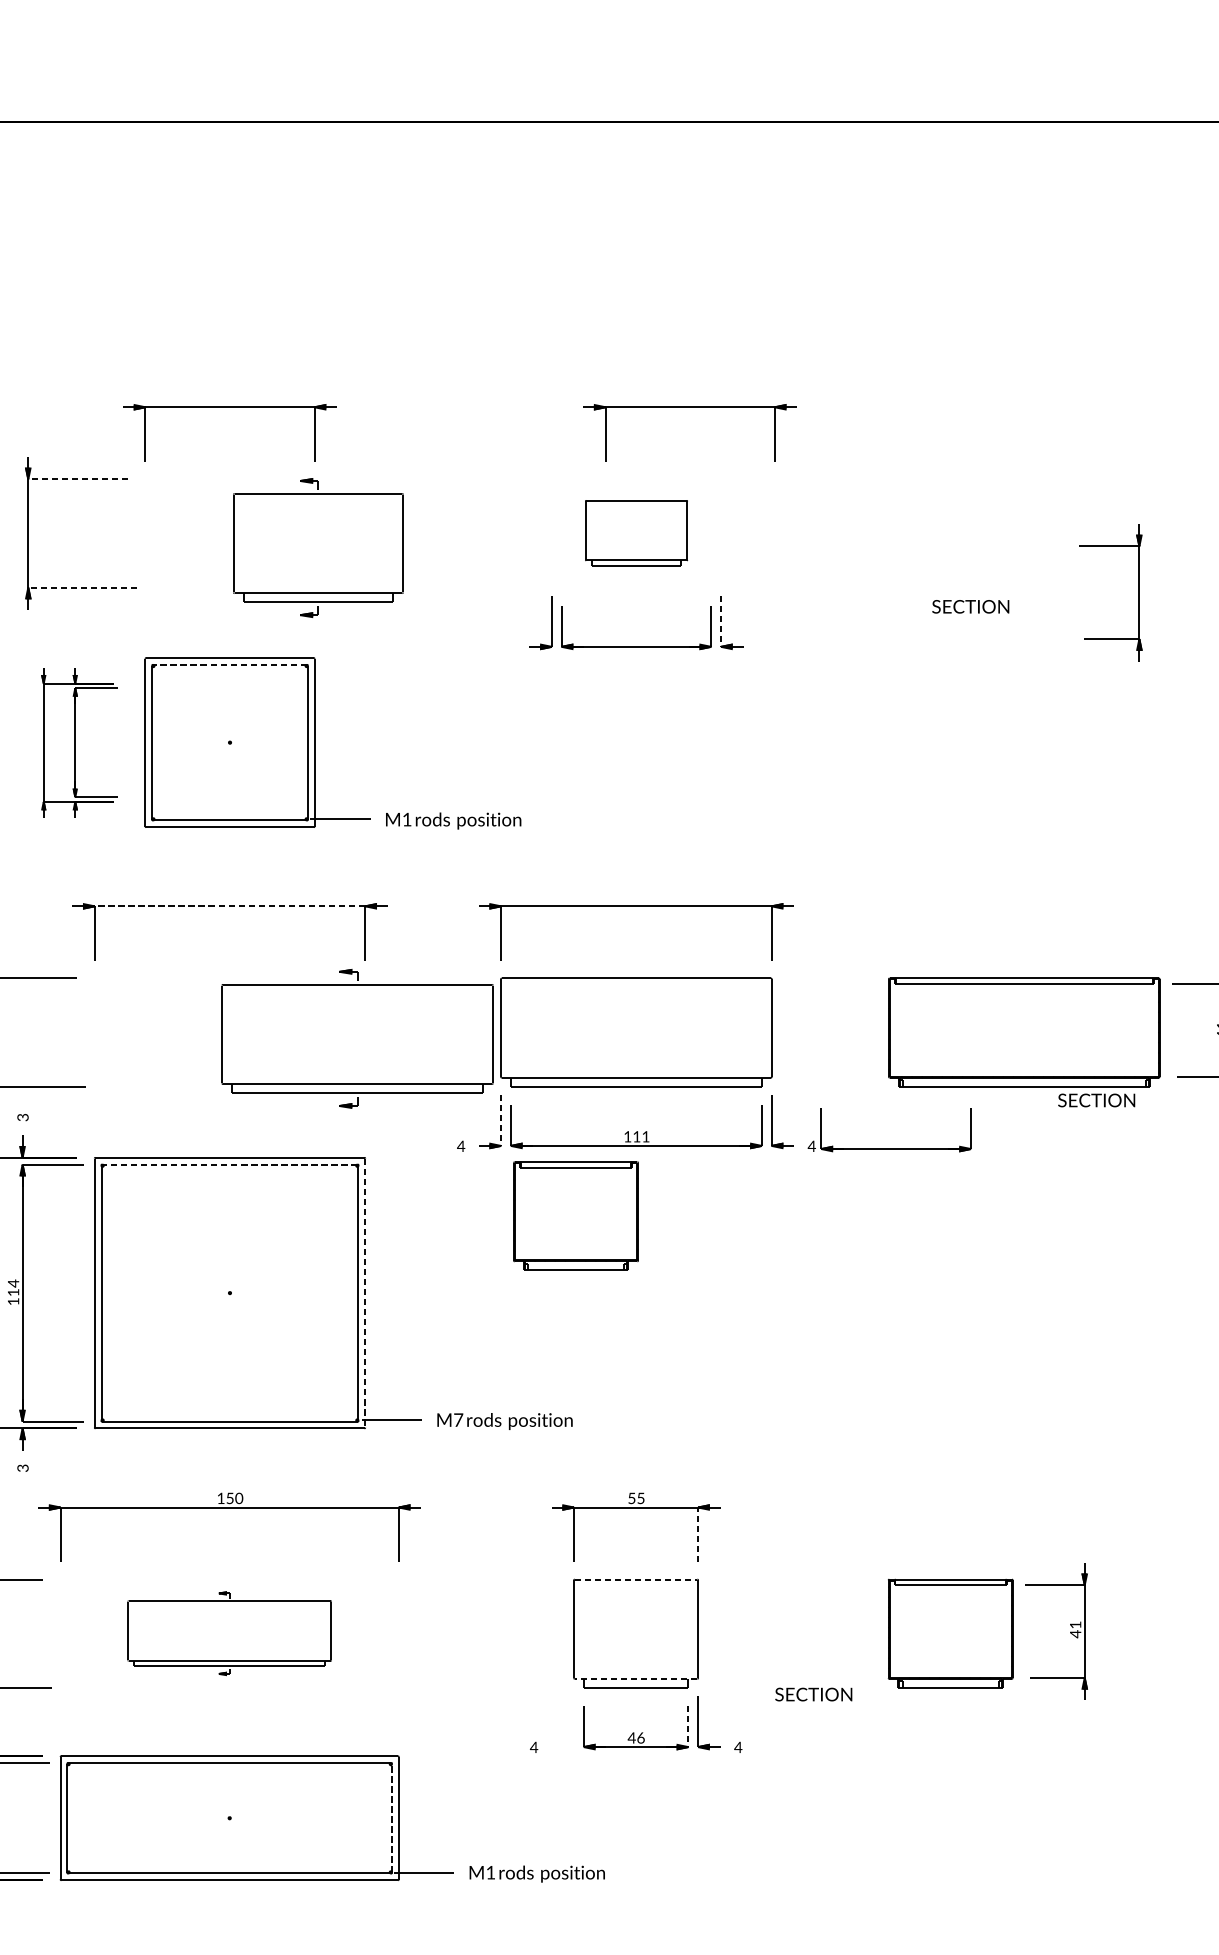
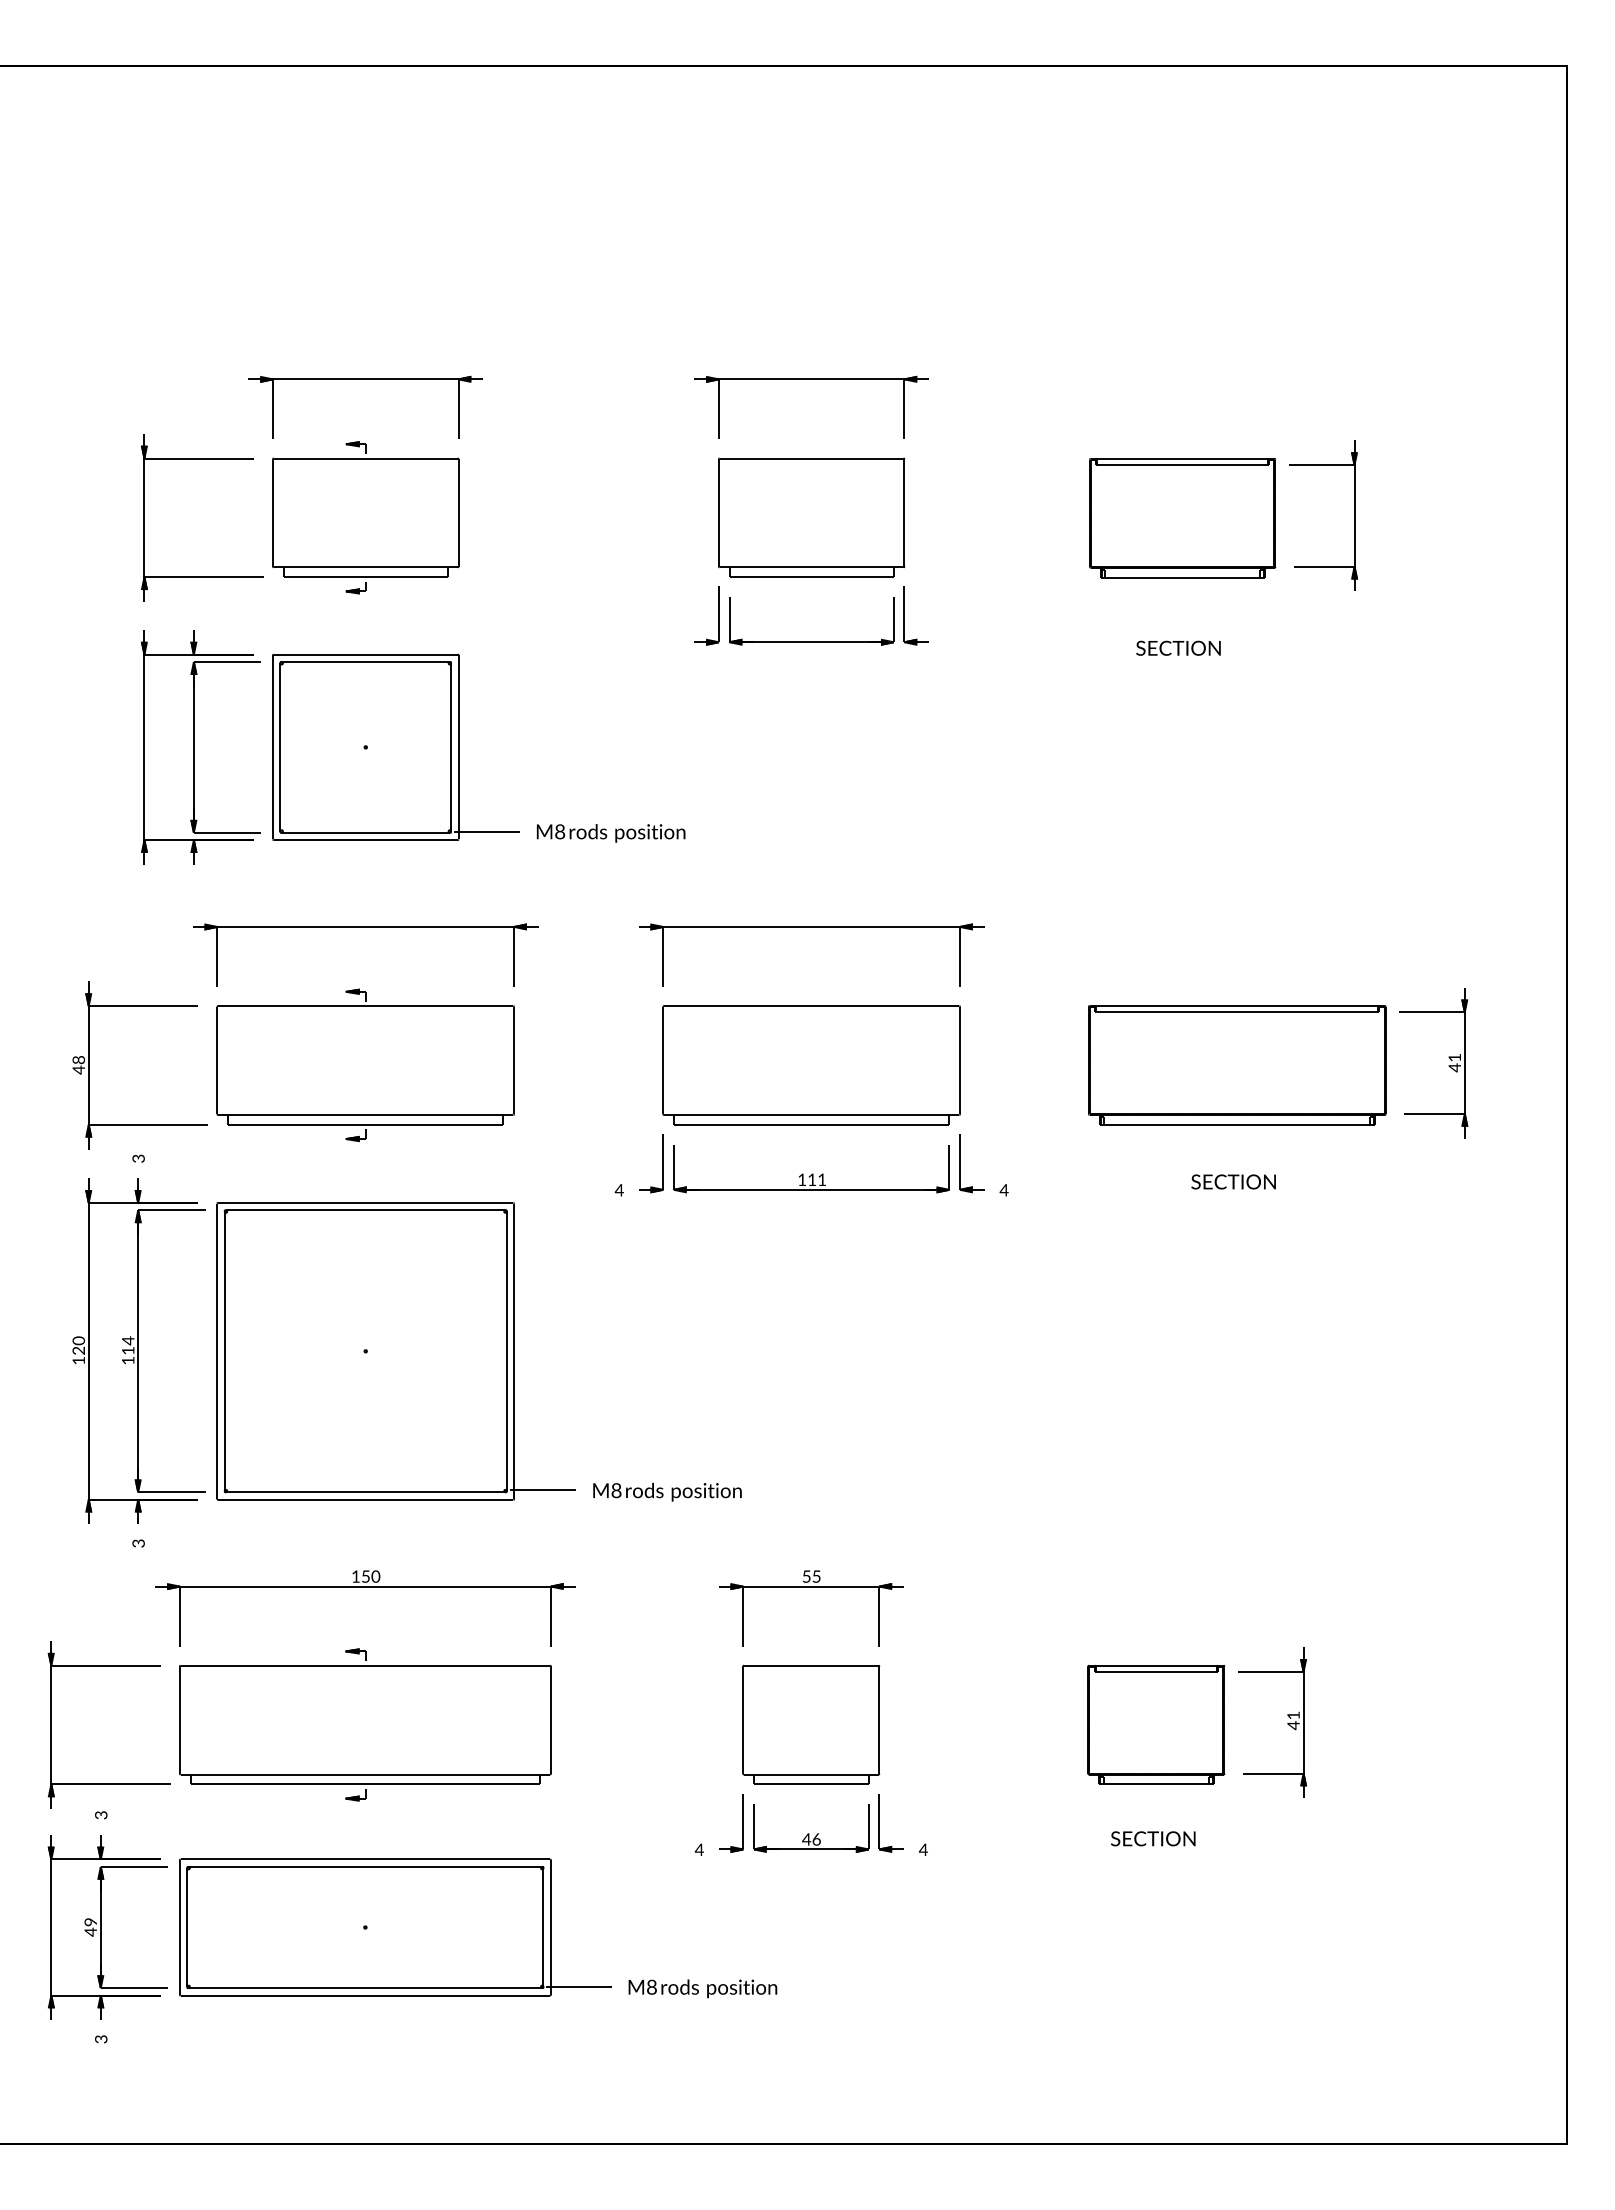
part: (690, 407) -> (811, 379), moved
line: (78, 479) -> (199, 458), dashed -> solid
part: (636, 533) -> (811, 517), size x1.67
part: (974, 534) -> (1182, 518), added
part: (318, 547) -> (365, 517), moved
line: (83, 587) -> (204, 577), dashed -> solid
part: (1139, 592) -> (1354, 515), moved
text: (970, 606) -> (1178, 647), moved
line: (721, 621) -> (904, 614), dashed -> solid
line: (229, 665) -> (365, 662), dashed -> solid
part: (79, 742) -> (200, 747), size x1.43
text: (407, 819) -> (560, 831), M1 -> M8
line: (229, 905) -> (365, 926), dashed -> solid
part: (357, 1038) -> (365, 1065), moved
text: (1096, 1100) -> (1233, 1181), moved
line: (501, 1120) -> (663, 1161), dashed -> solid
part: (896, 1148) -> (1096, 1192), removed
line: (229, 1164) -> (365, 1210), dashed -> solid
part: (576, 1215) -> (745, 1266), removed
line: (365, 1293) -> (514, 1351), dashed -> solid
text: (458, 1419) -> (616, 1490), M7 -> M8
line: (698, 1534) -> (879, 1616), dashed -> solid
line: (636, 1579) -> (811, 1665), dashed -> solid
part: (229, 1633) -> (365, 1724), size x1.67
line: (635, 1678) -> (810, 1774), dashed -> solid
text: (813, 1694) -> (1153, 1838), moved
part: (573, 1723) -> (742, 1823), added
line: (688, 1726) -> (868, 1826), dashed -> solid
line: (392, 1818) -> (543, 1927), dashed -> solid
text: (490, 1872) -> (651, 1986), M1 -> M8

